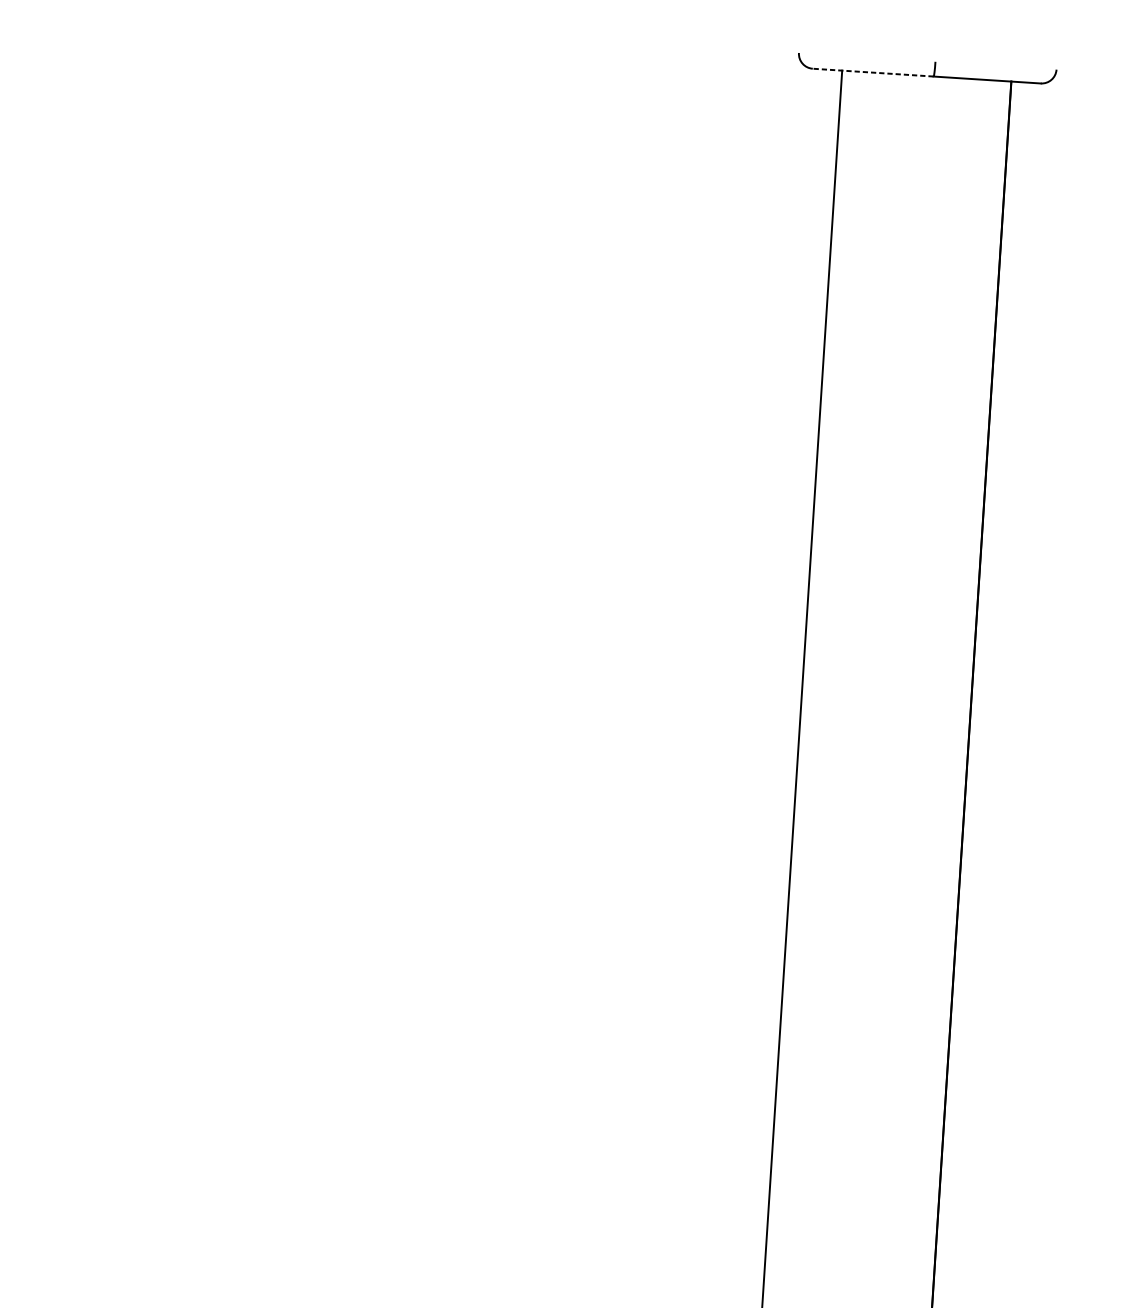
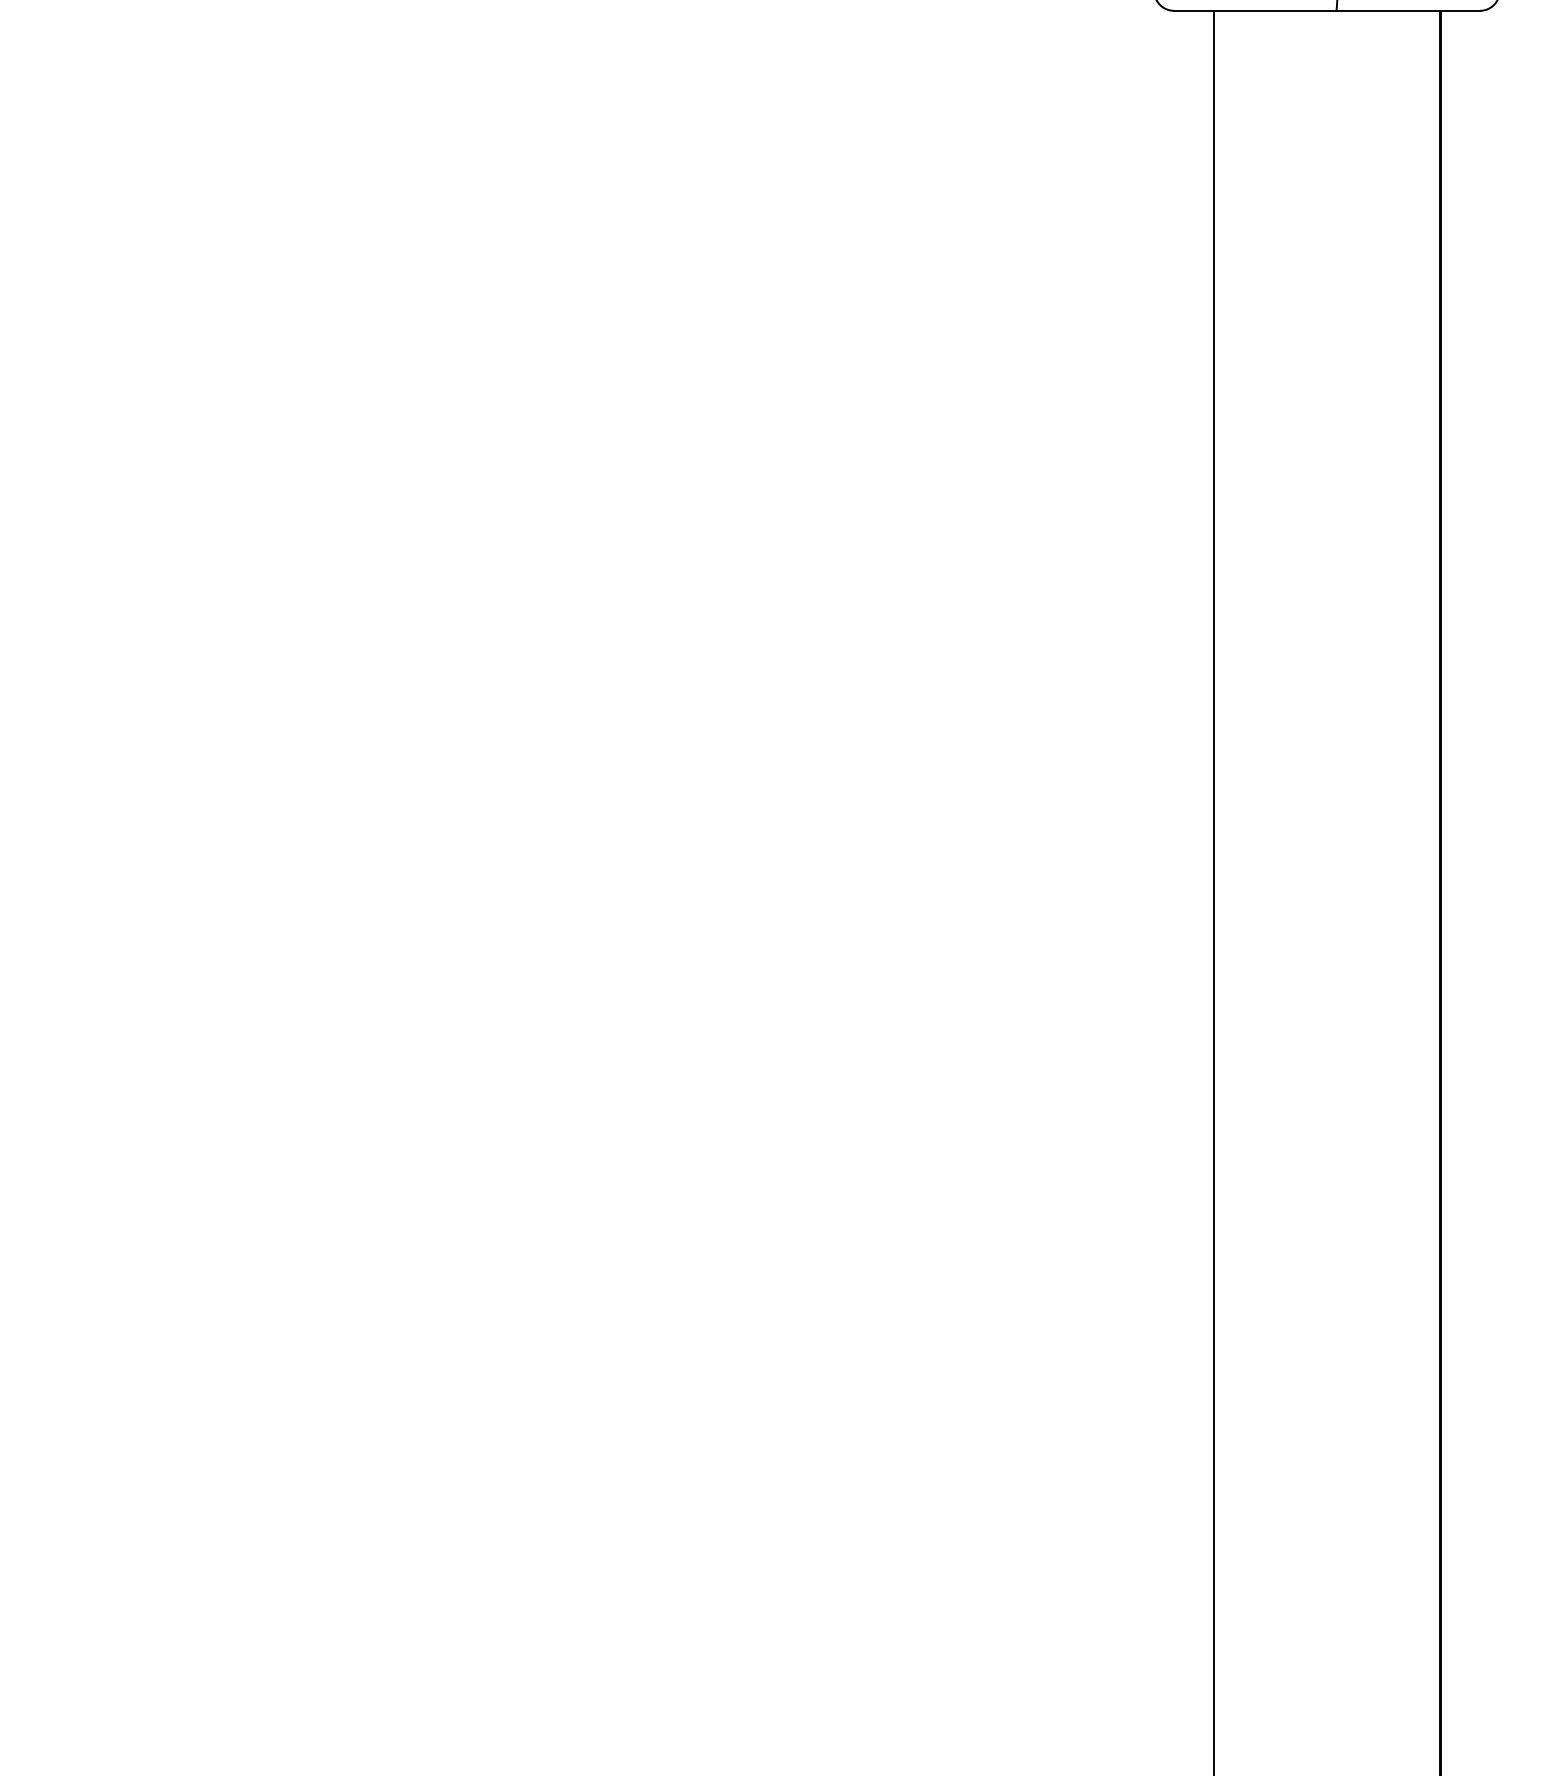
line: (872, 72) -> (1254, 10), dashed -> solid

